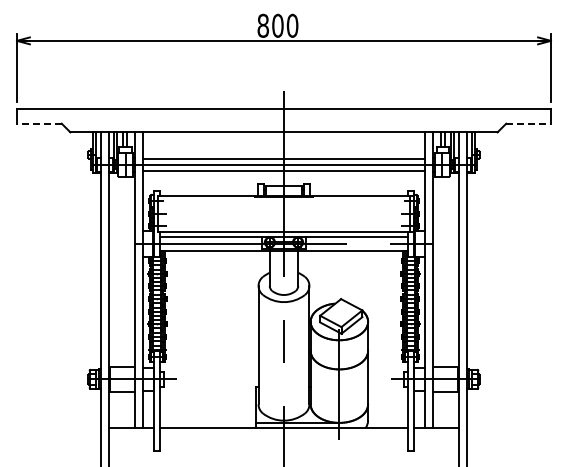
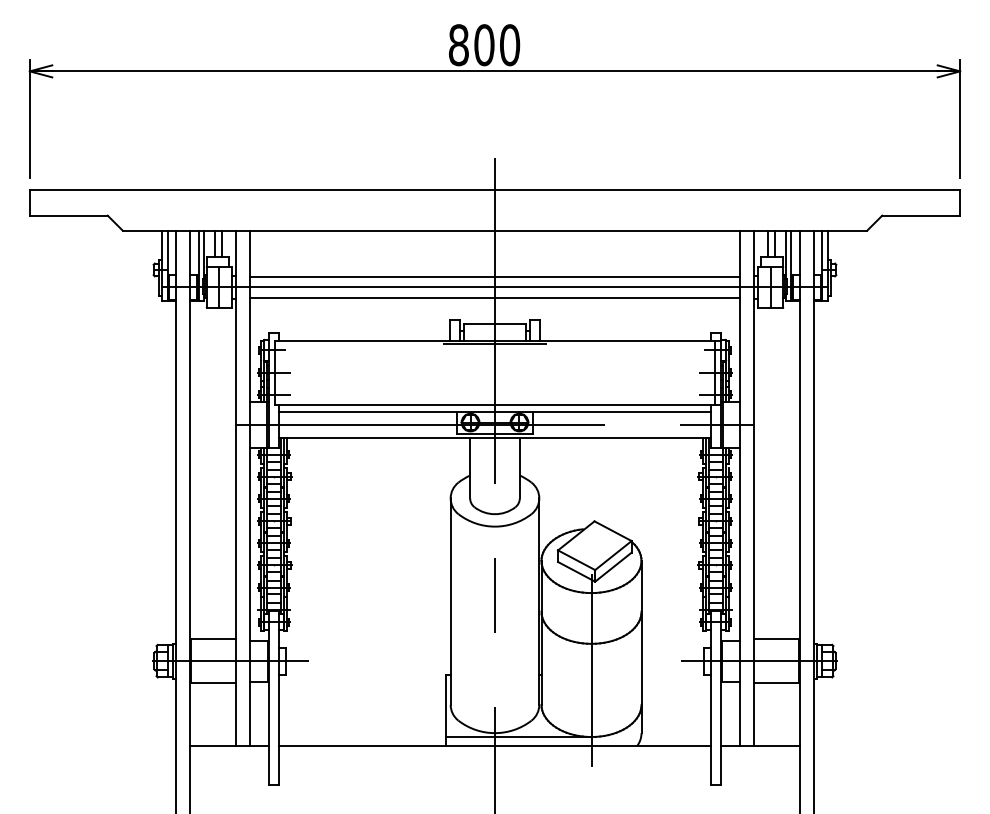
line: (38, 123) -> (67, 215), dashed -> solid
line: (529, 123) -> (922, 215), dashed -> solid

